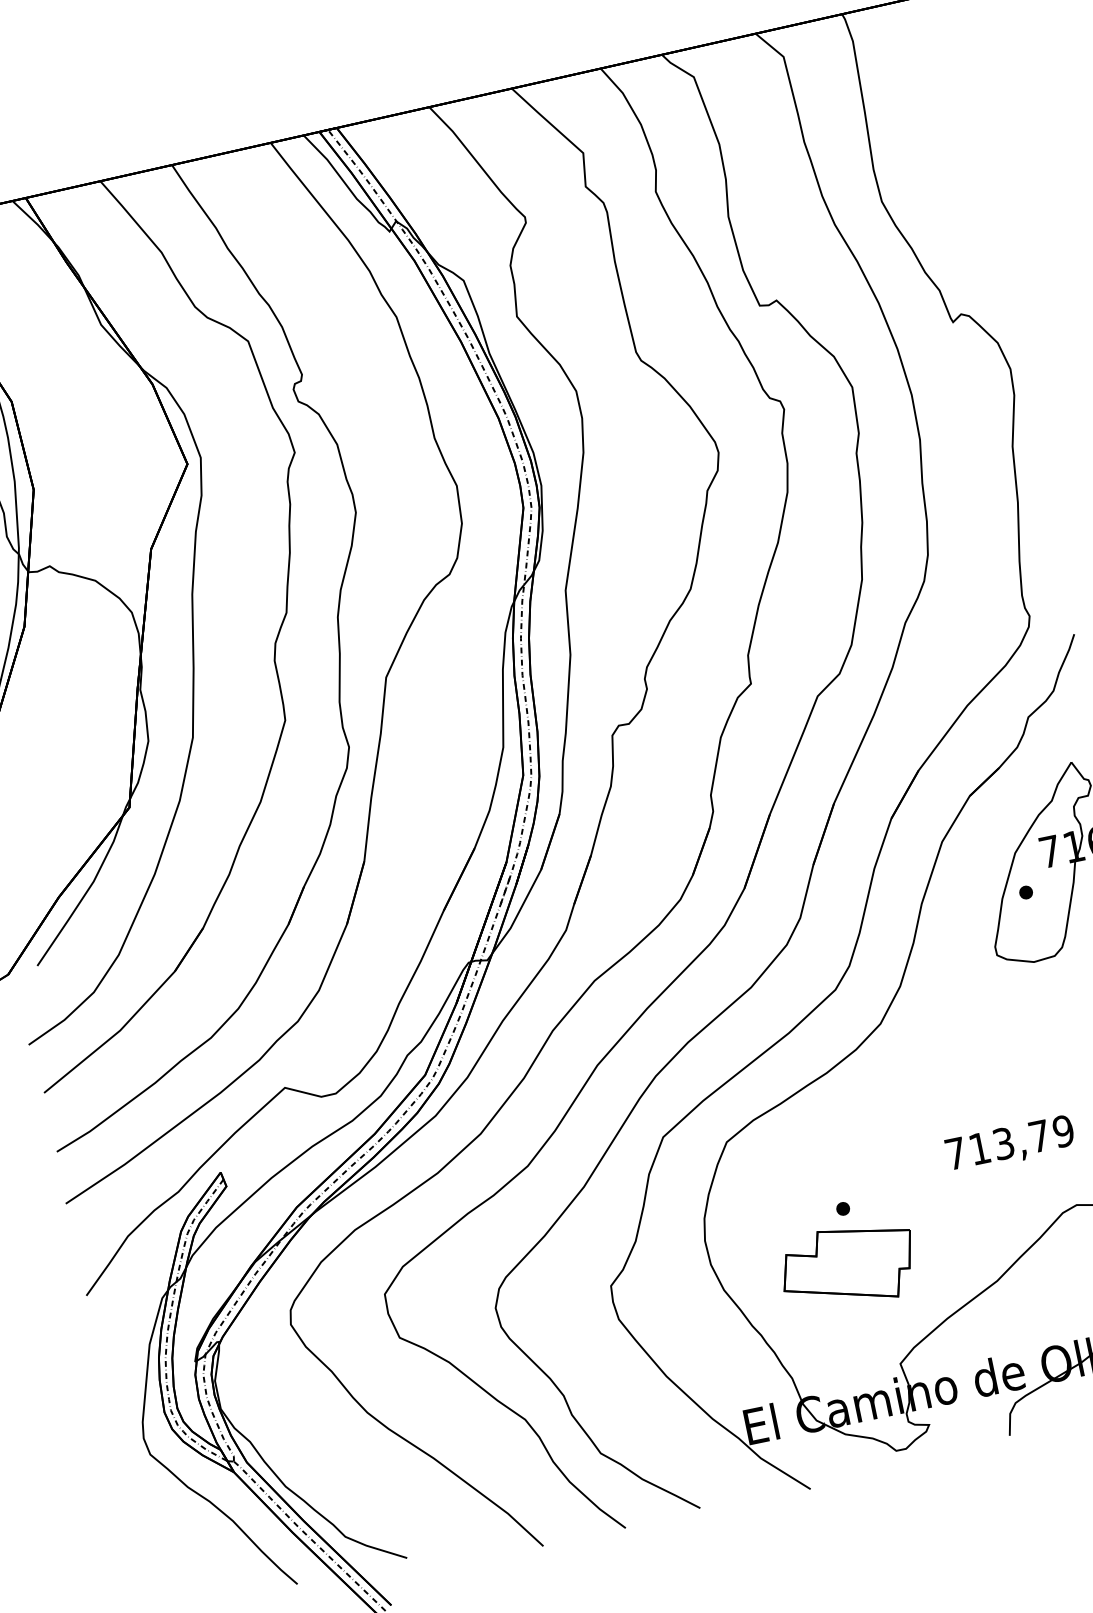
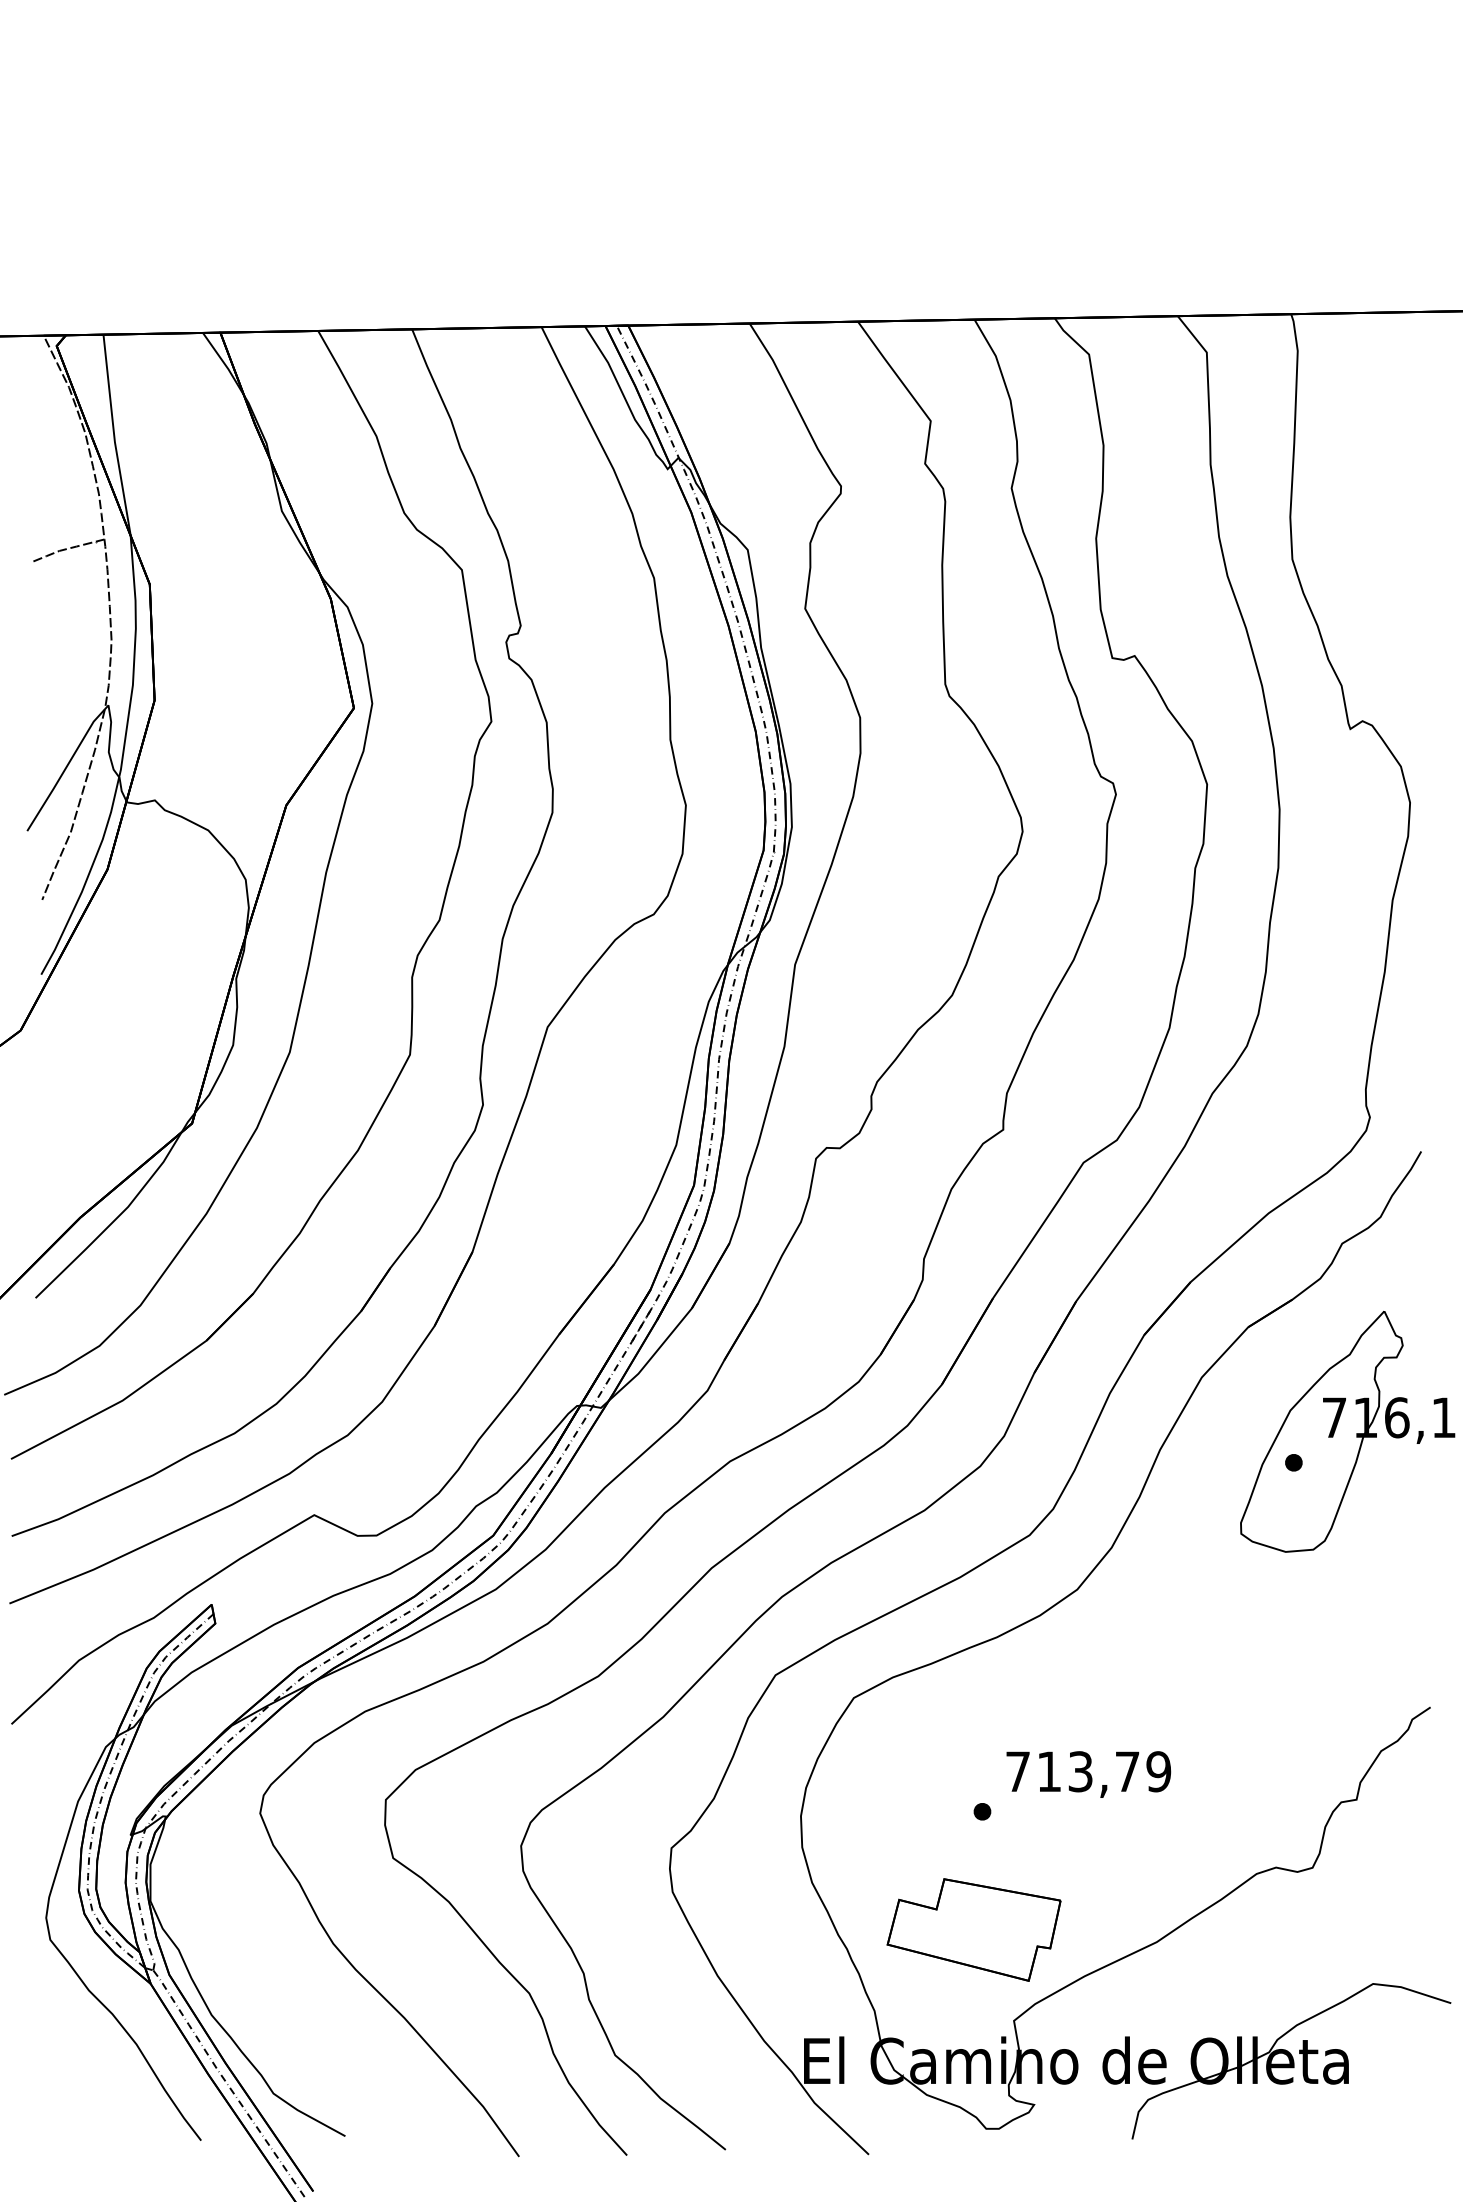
text: (1010, 1144) -> (1088, 1774), moved
part: (847, 1265) -> (973, 1929), moved

